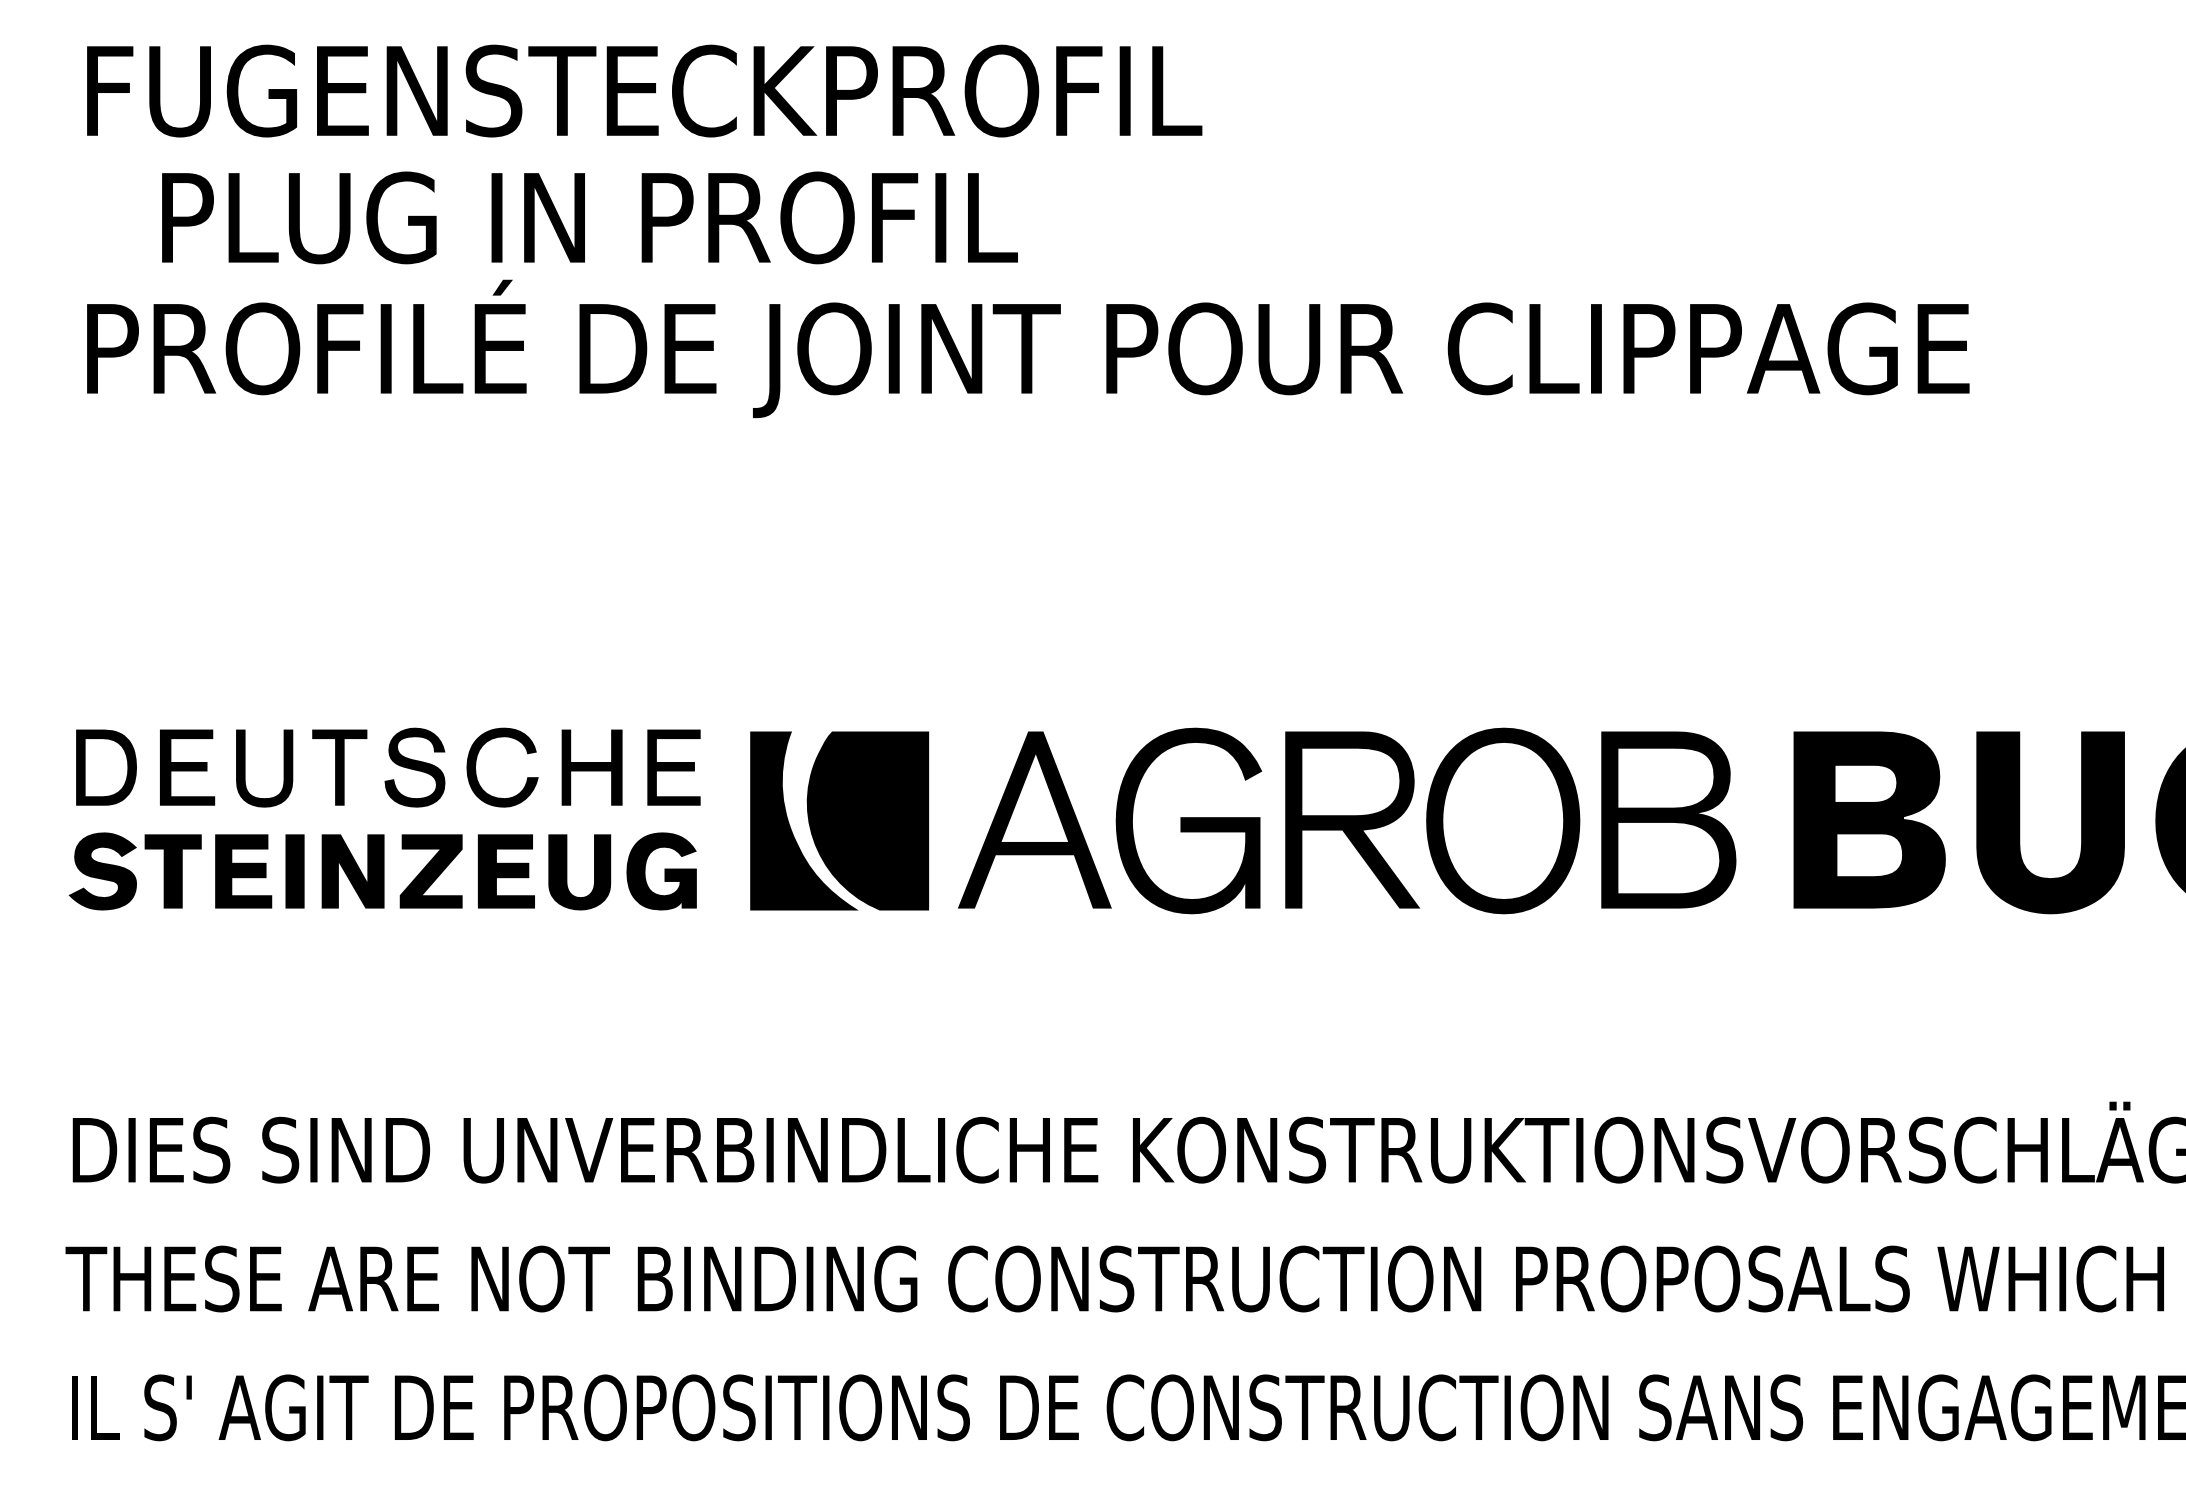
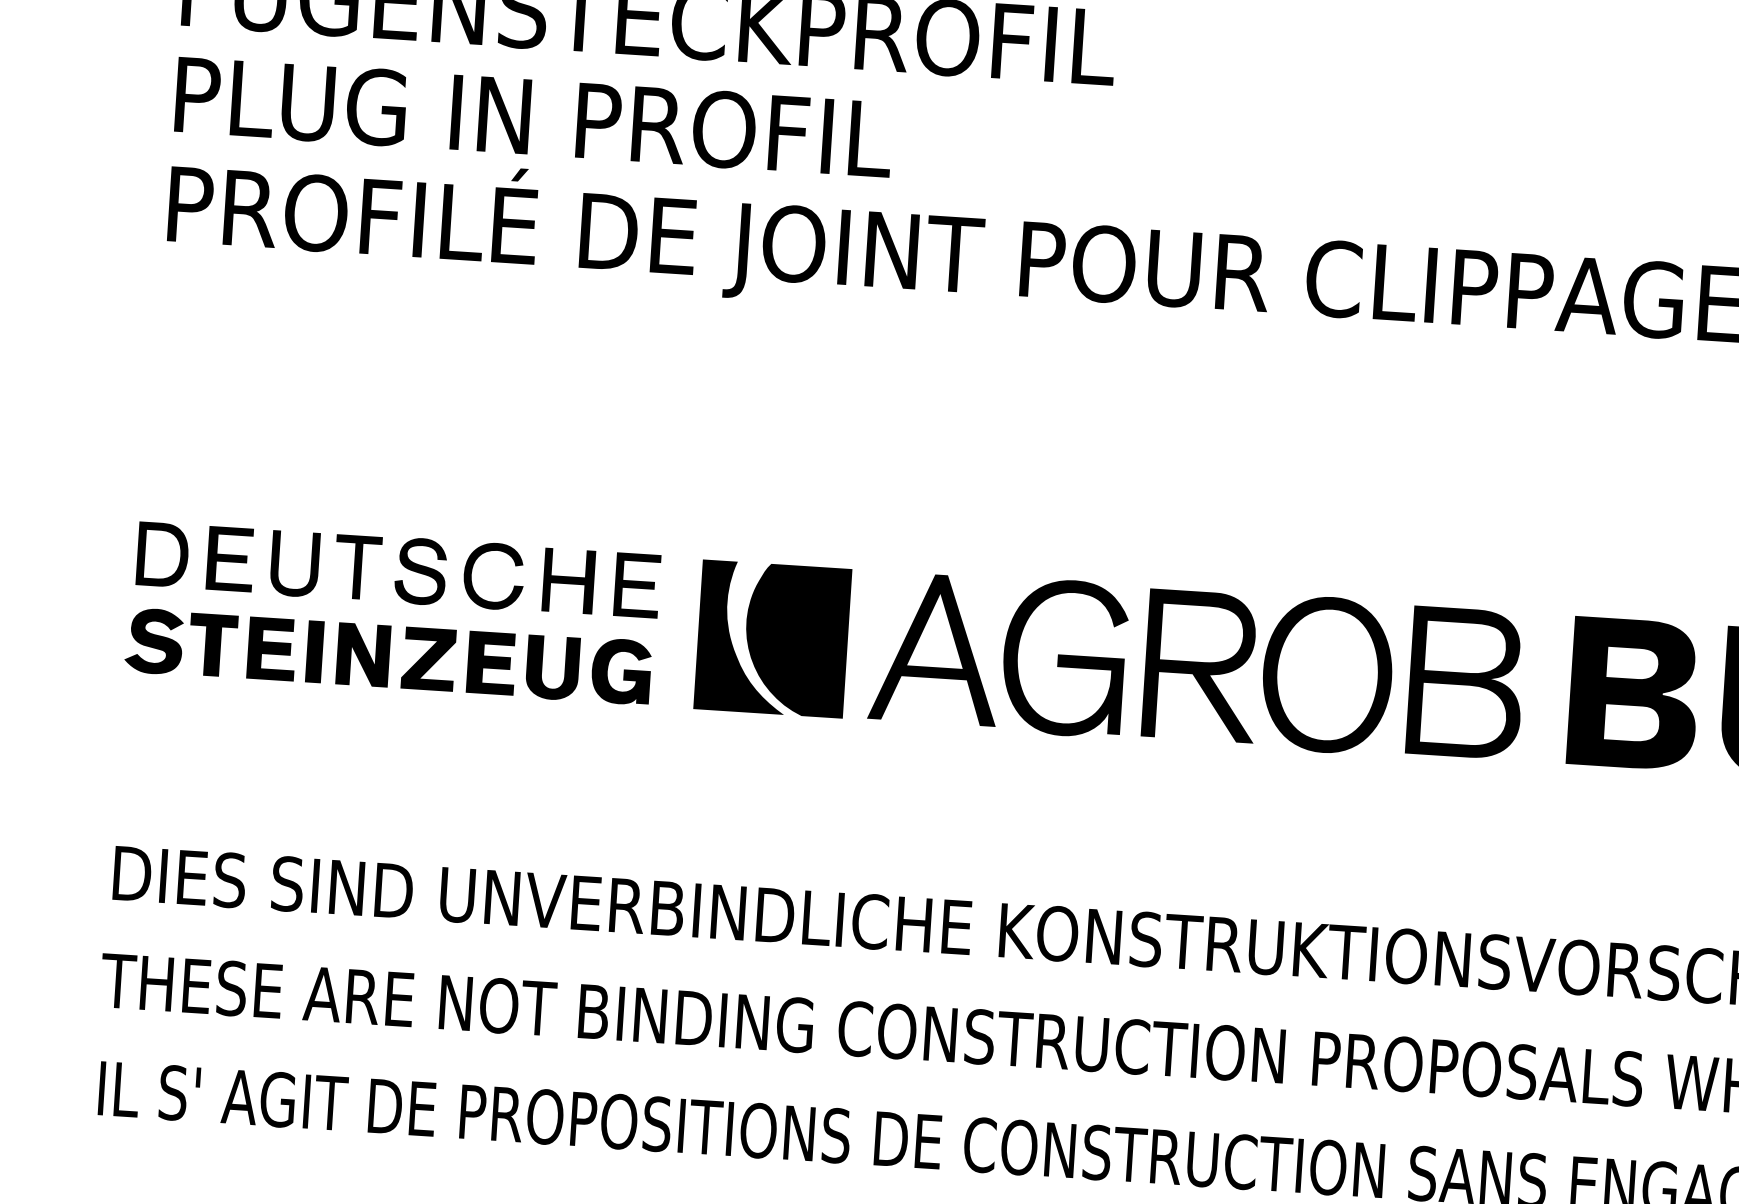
text: (589, 217) -> (533, 117), moved

